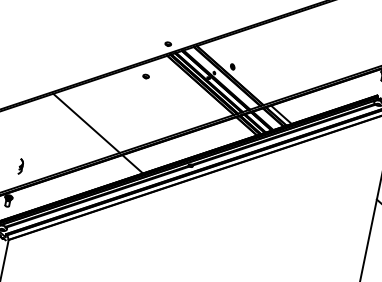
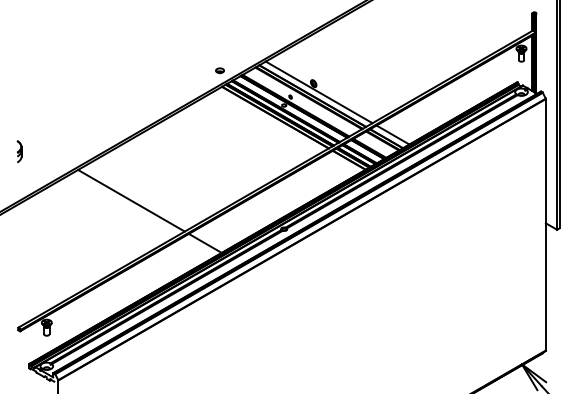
line: (234, 73) -> (318, 92), added
part: (145, 76) -> (198, 120), removed
part: (20, 166) -> (19, 151), moved

